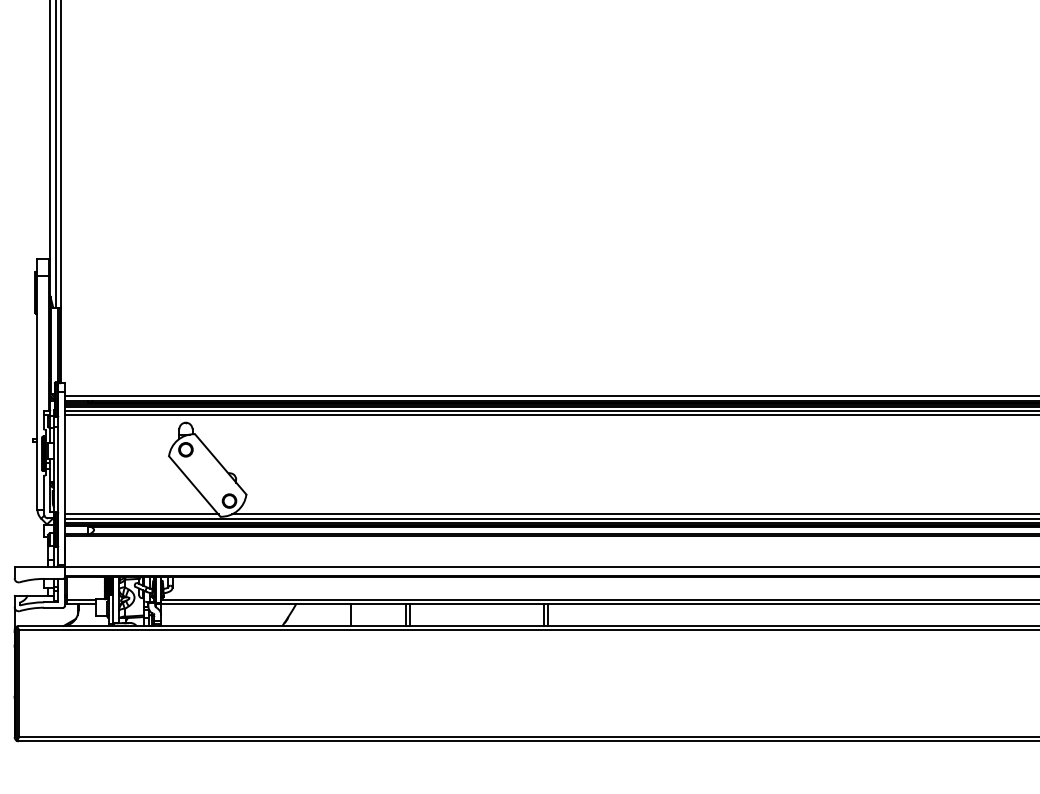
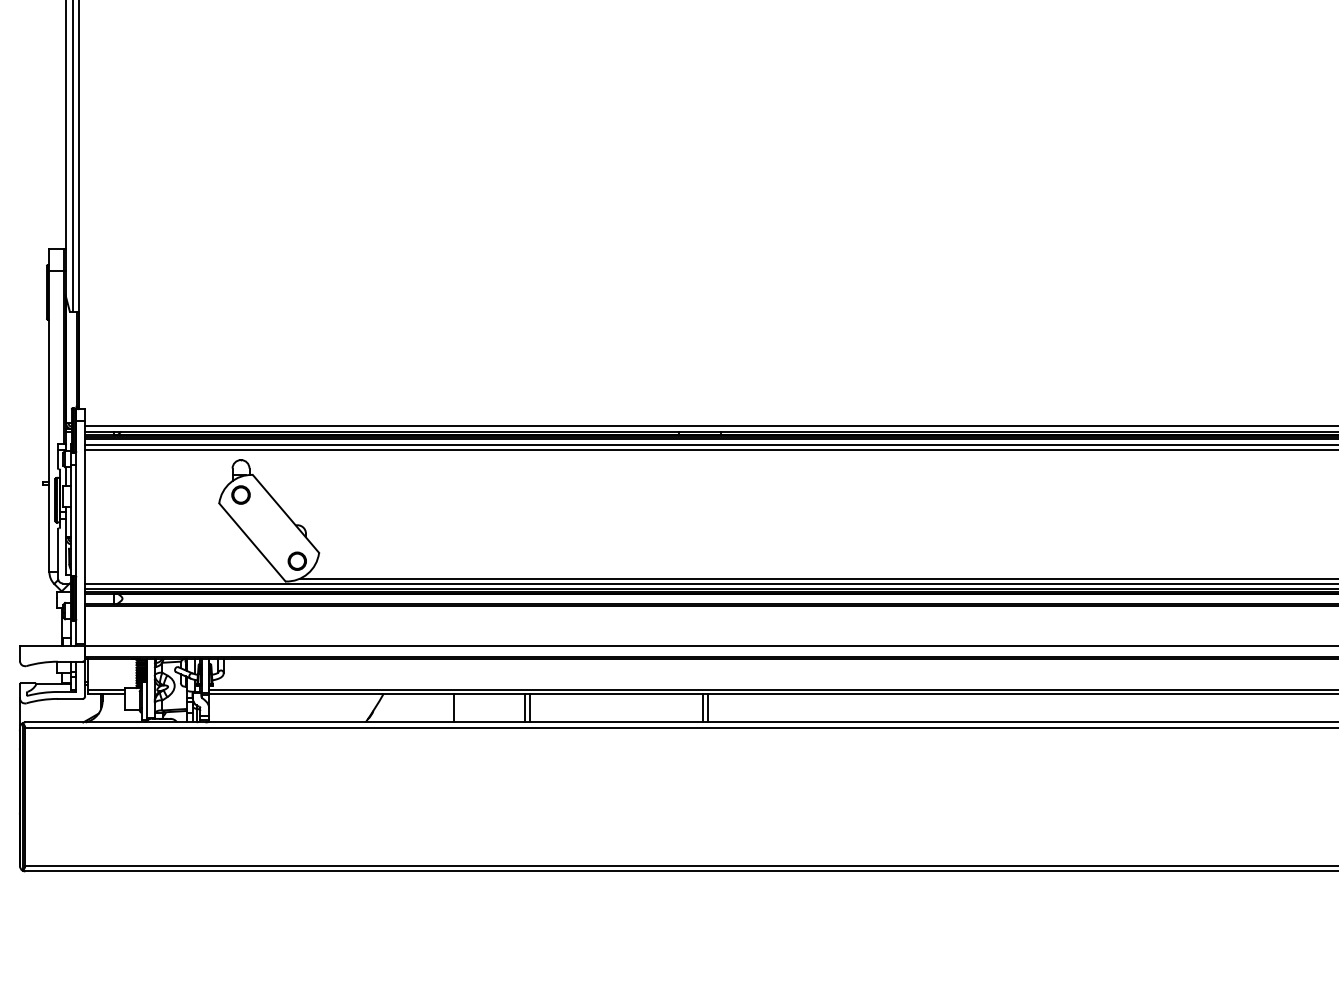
line: (141, 514) -> (183, 578), removed

